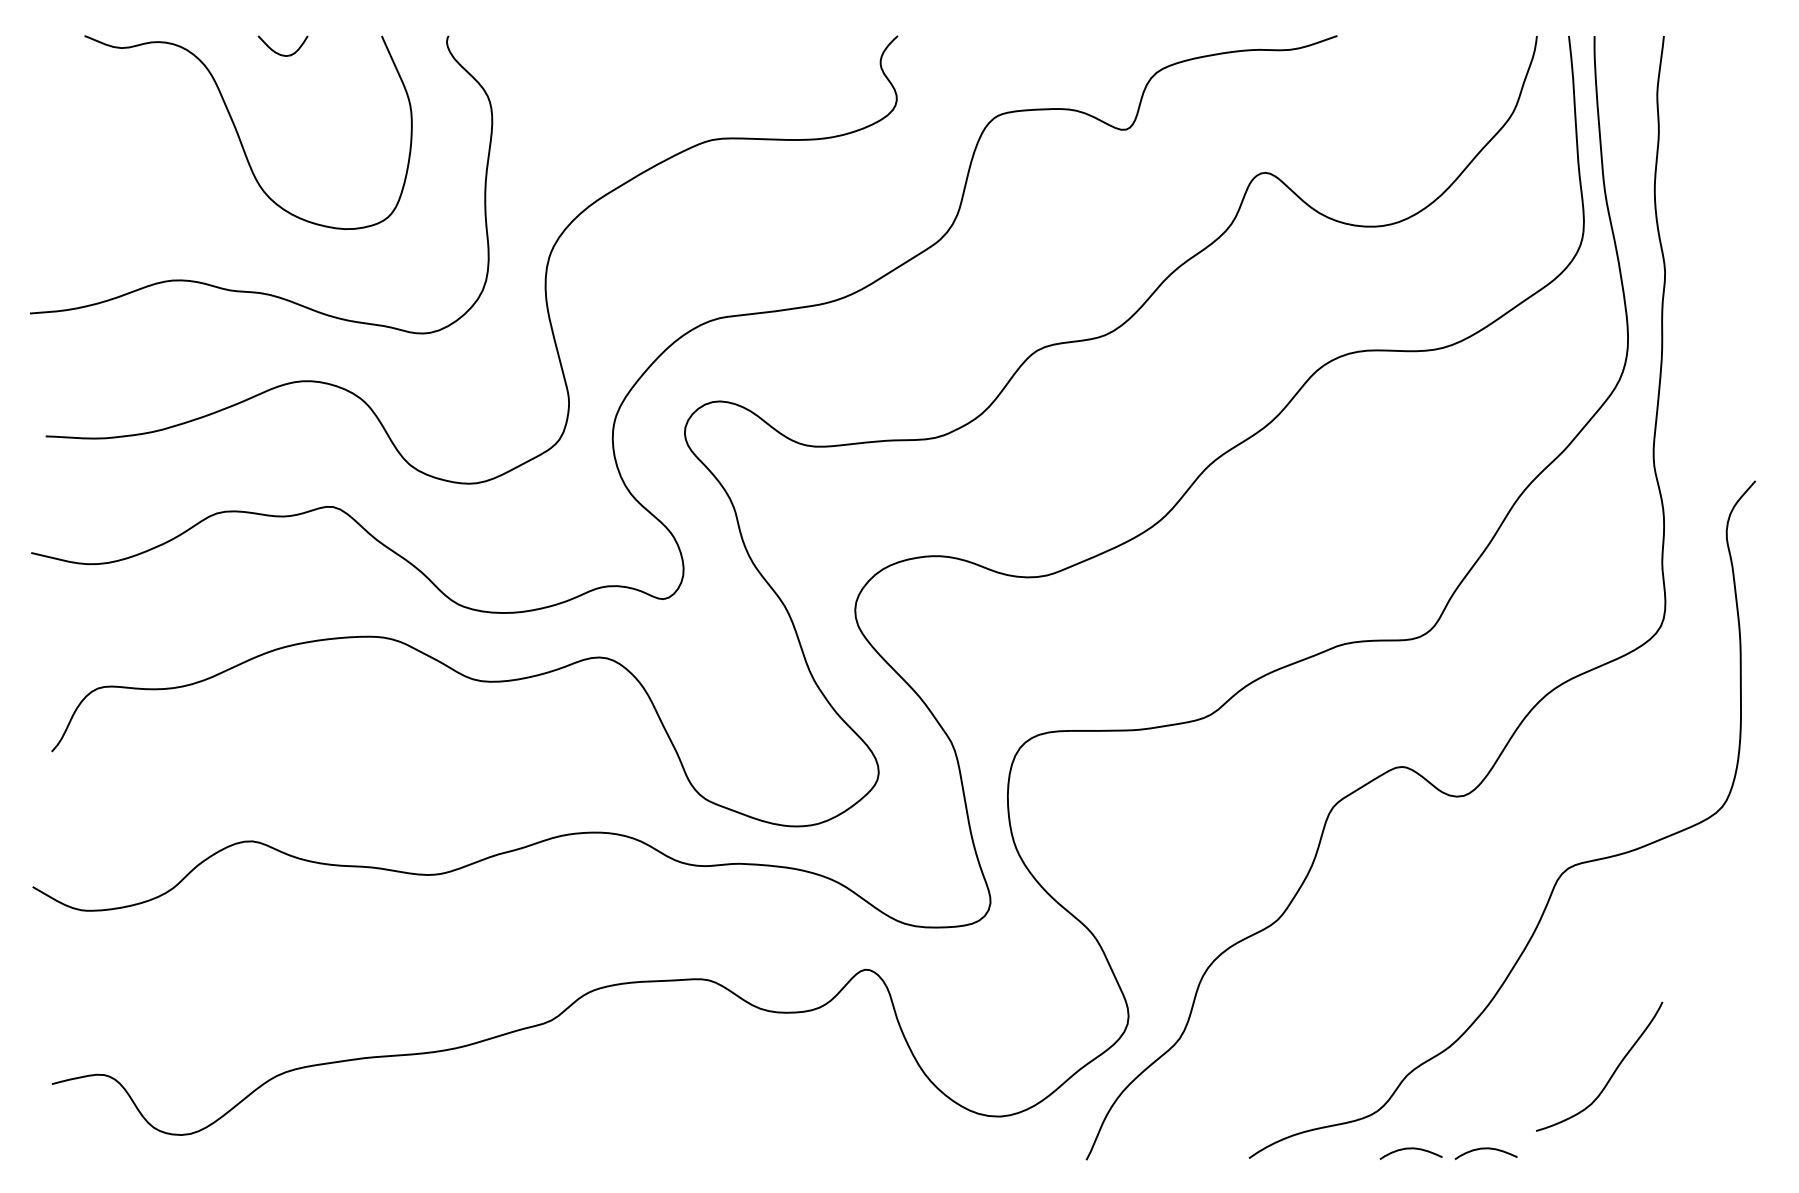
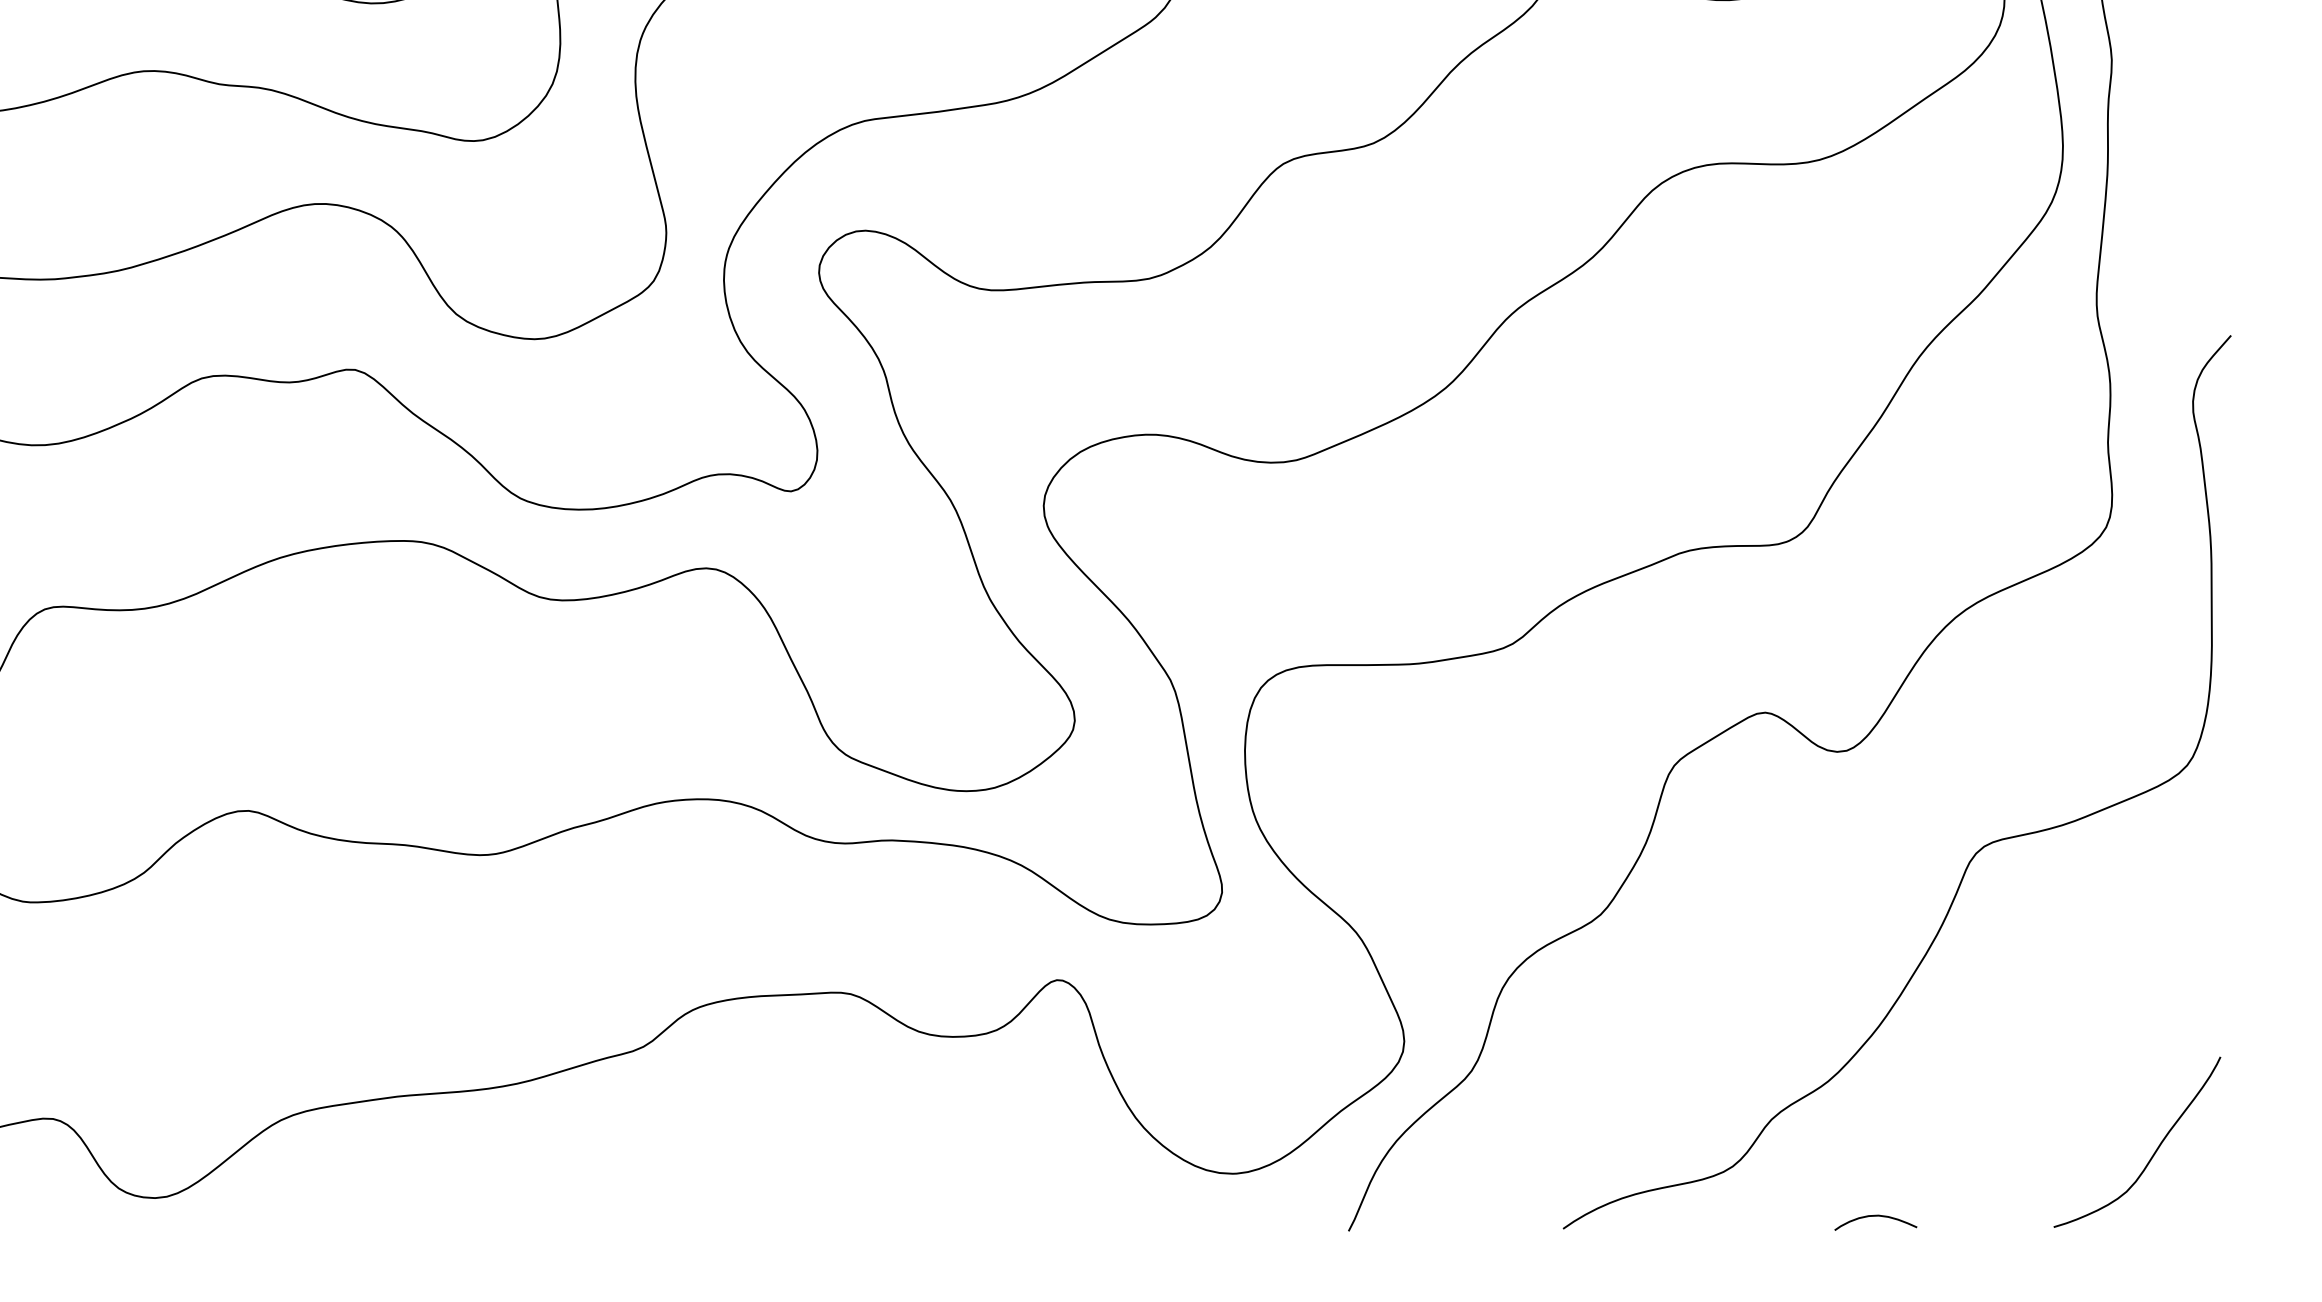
curve: (1612, 1073) -> (2154, 1151), moved
curve: (1410, 1149) -> (1776, 1217), removed

